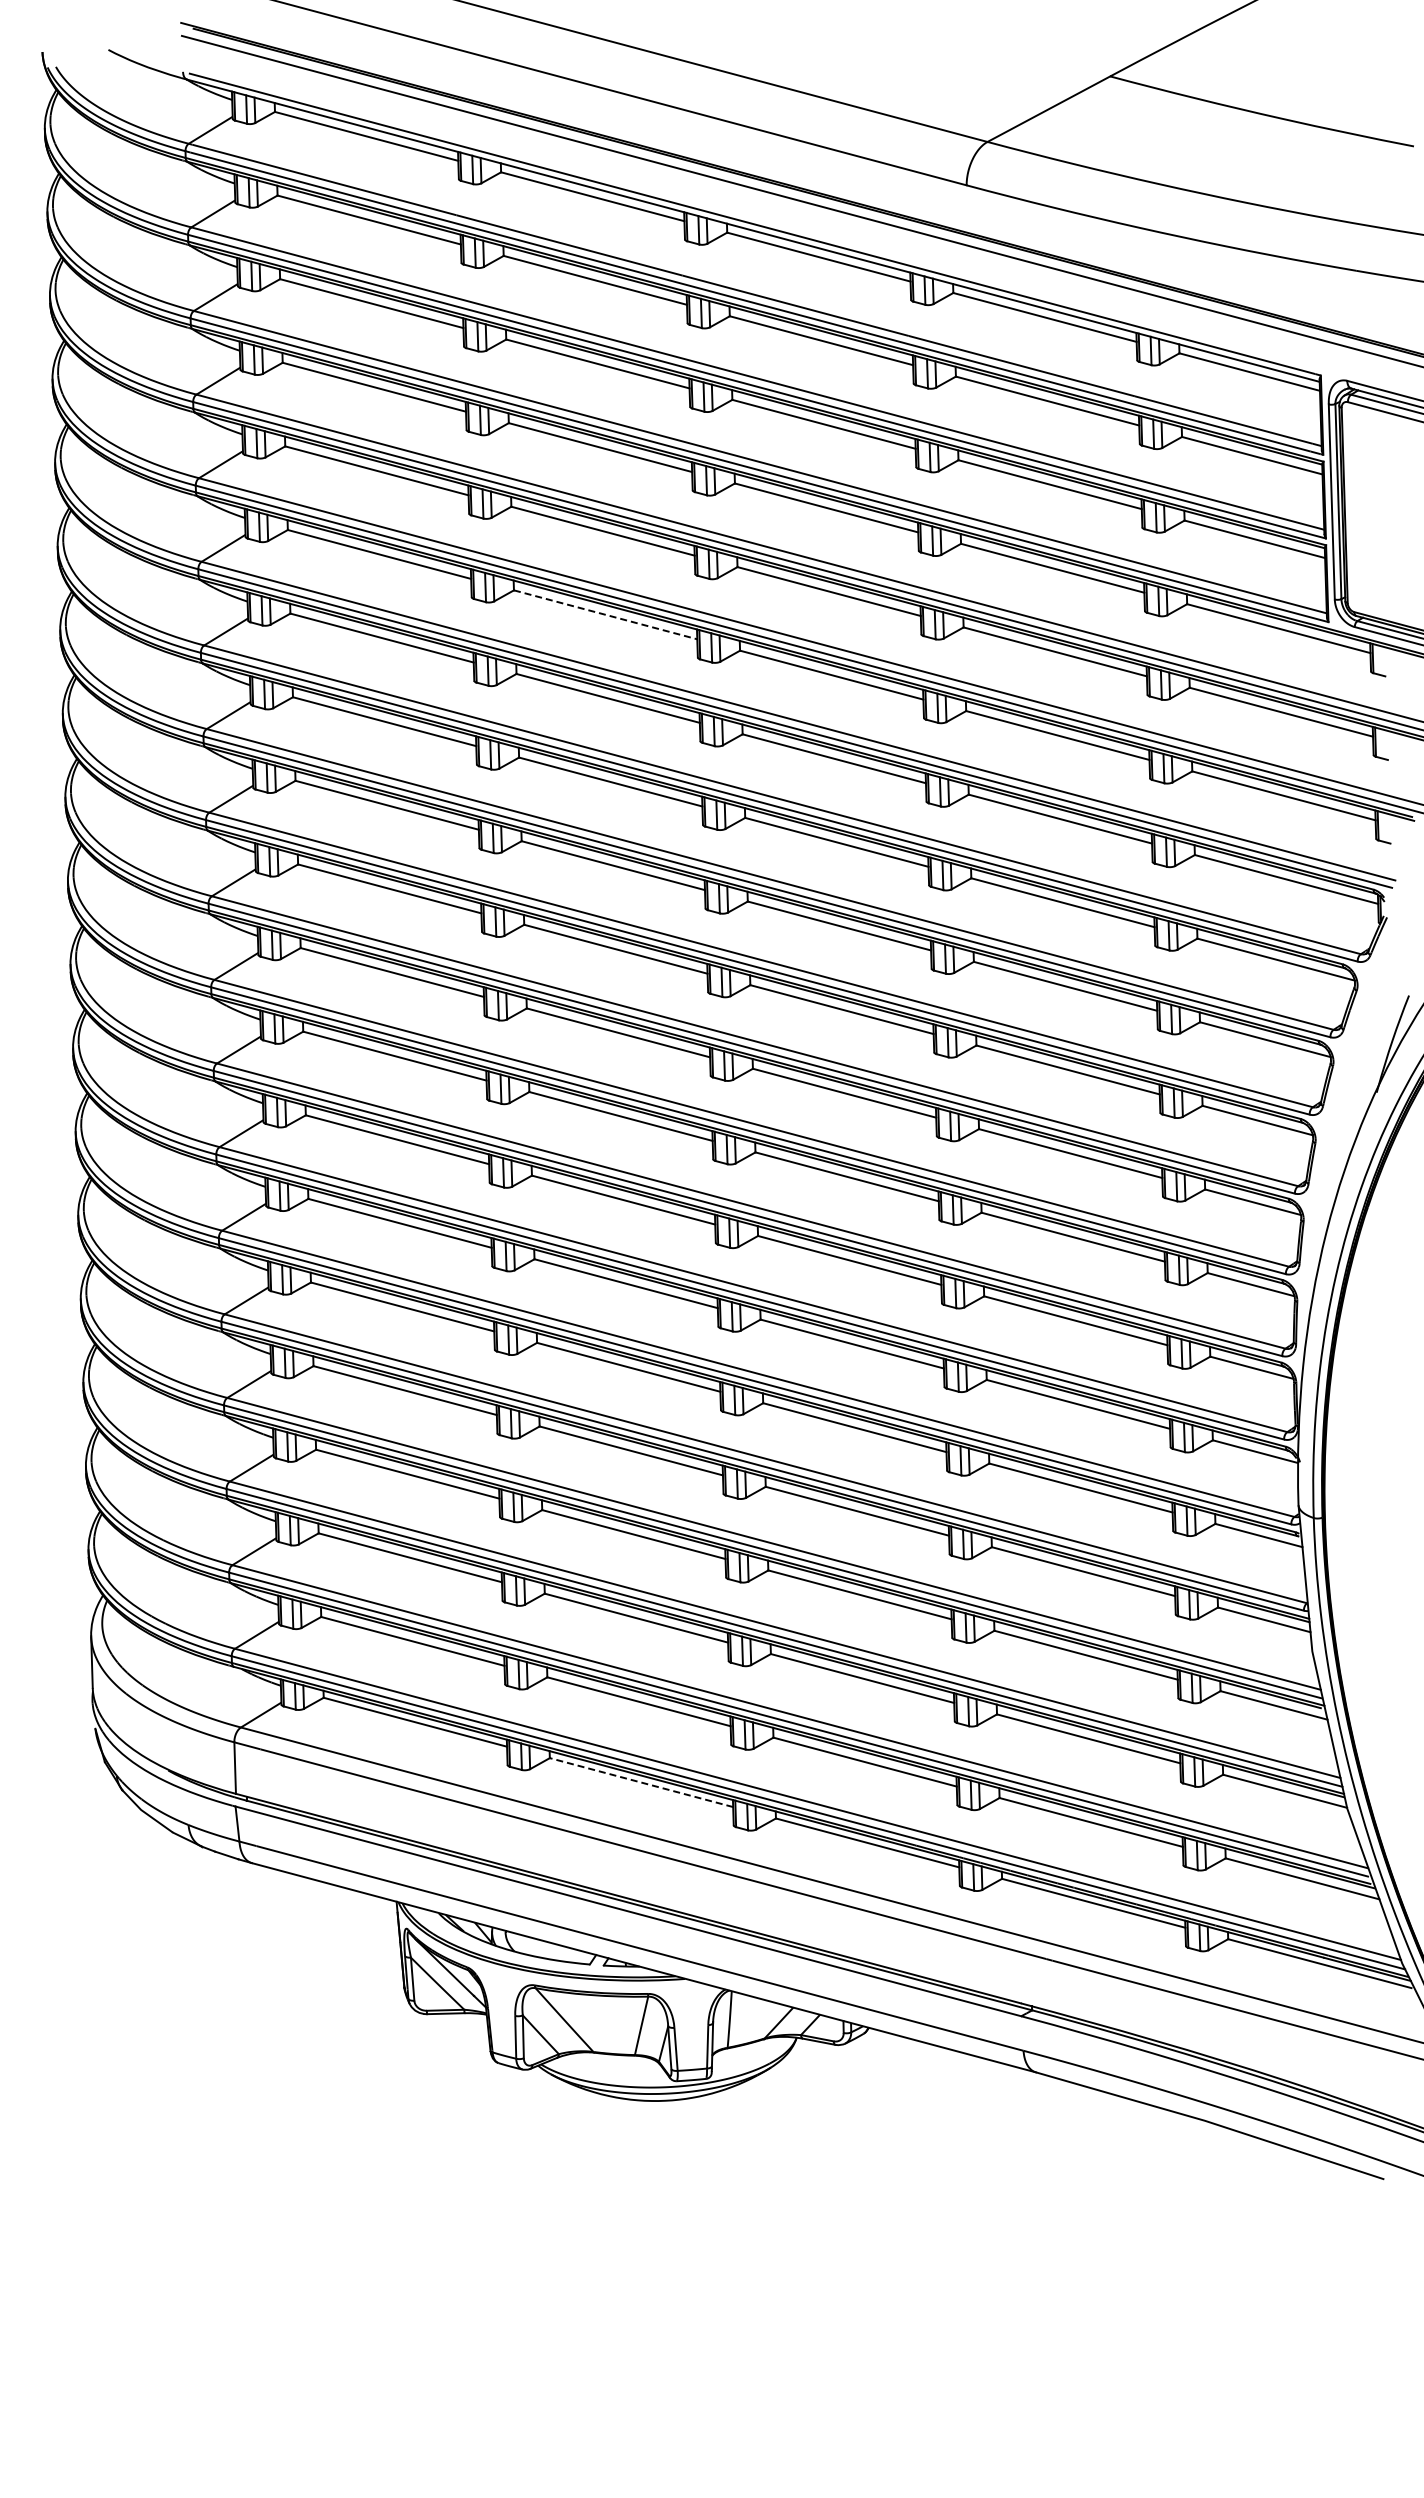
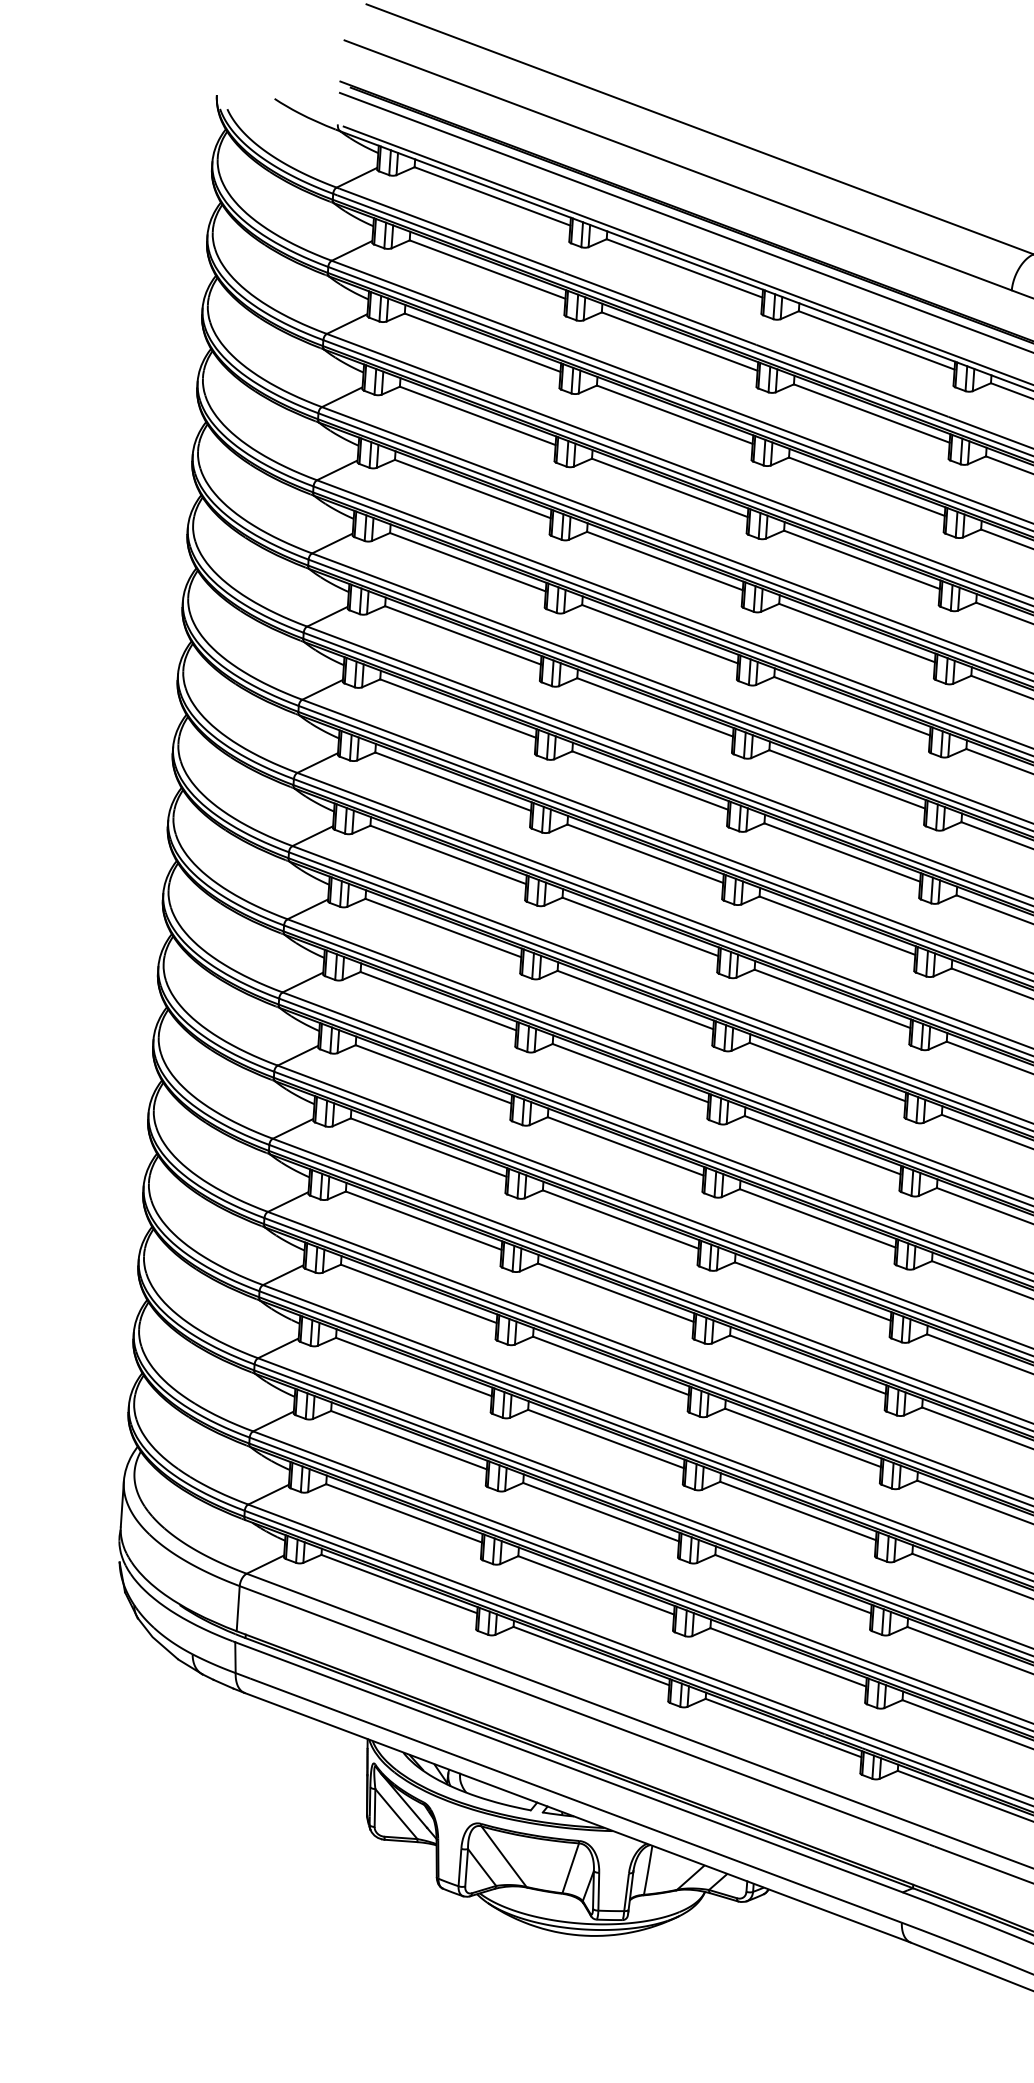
line: (605, 614) -> (659, 633), dashed -> solid
line: (641, 1782) -> (591, 1655), dashed -> solid

